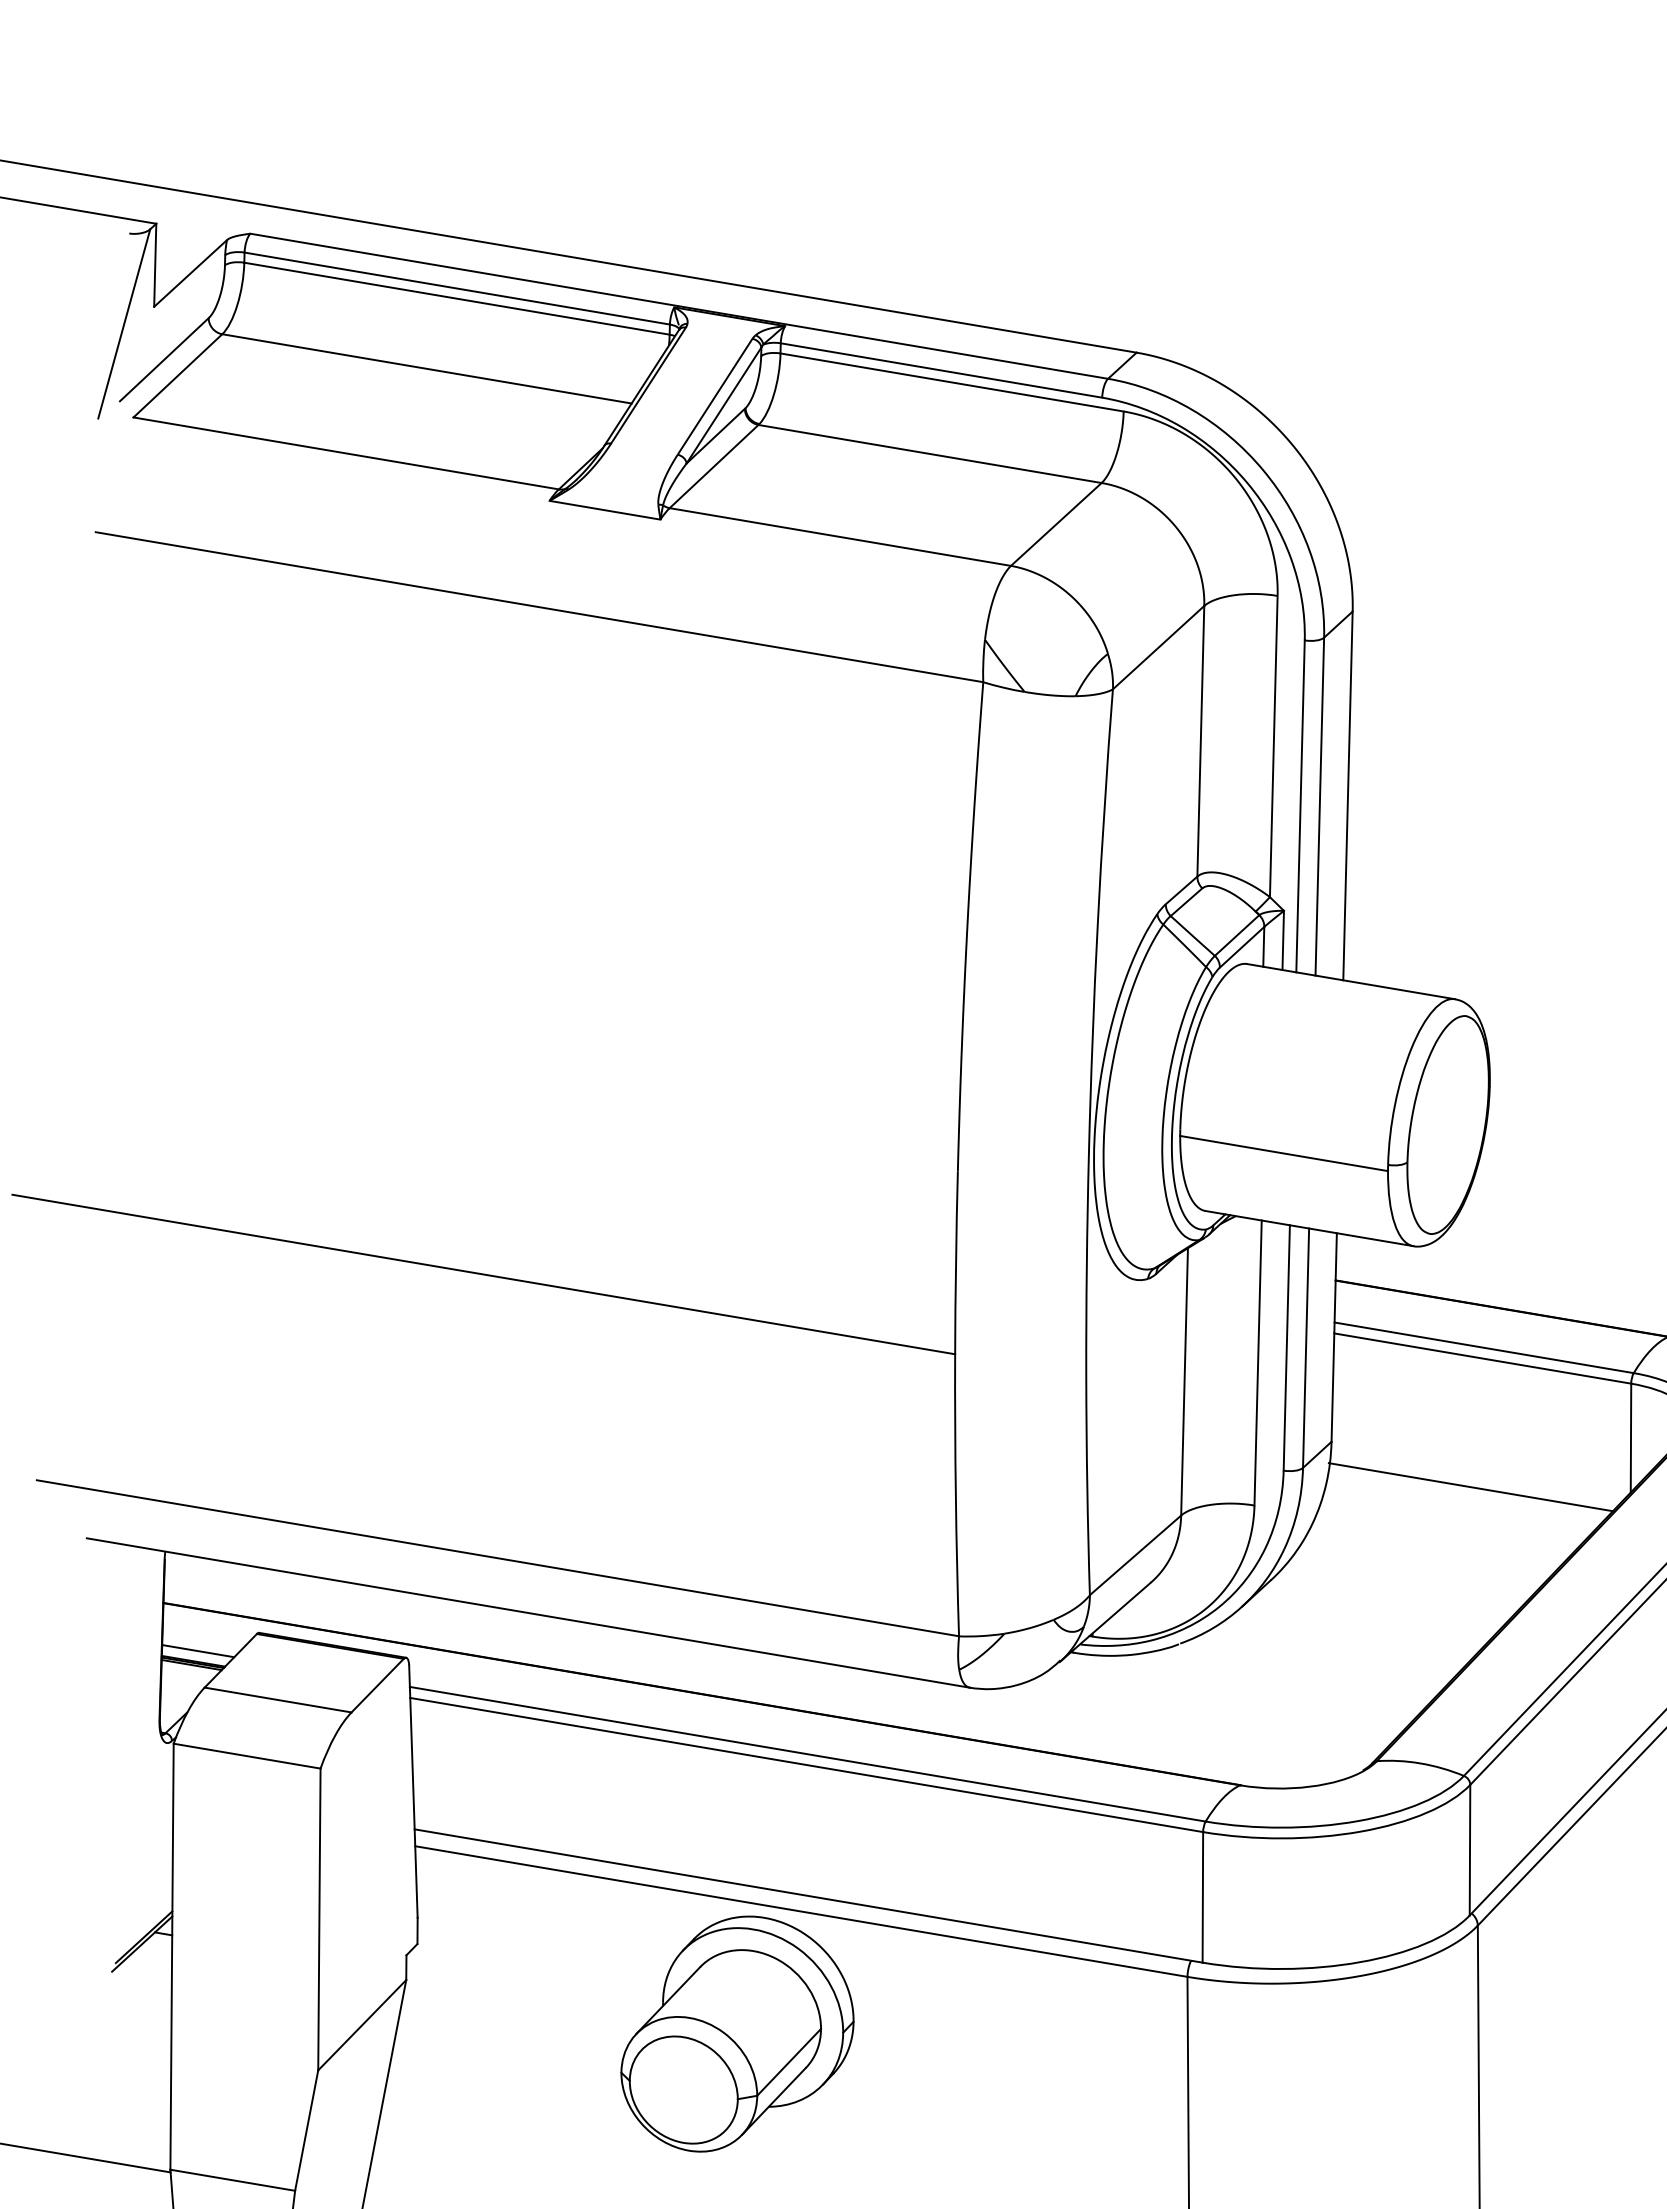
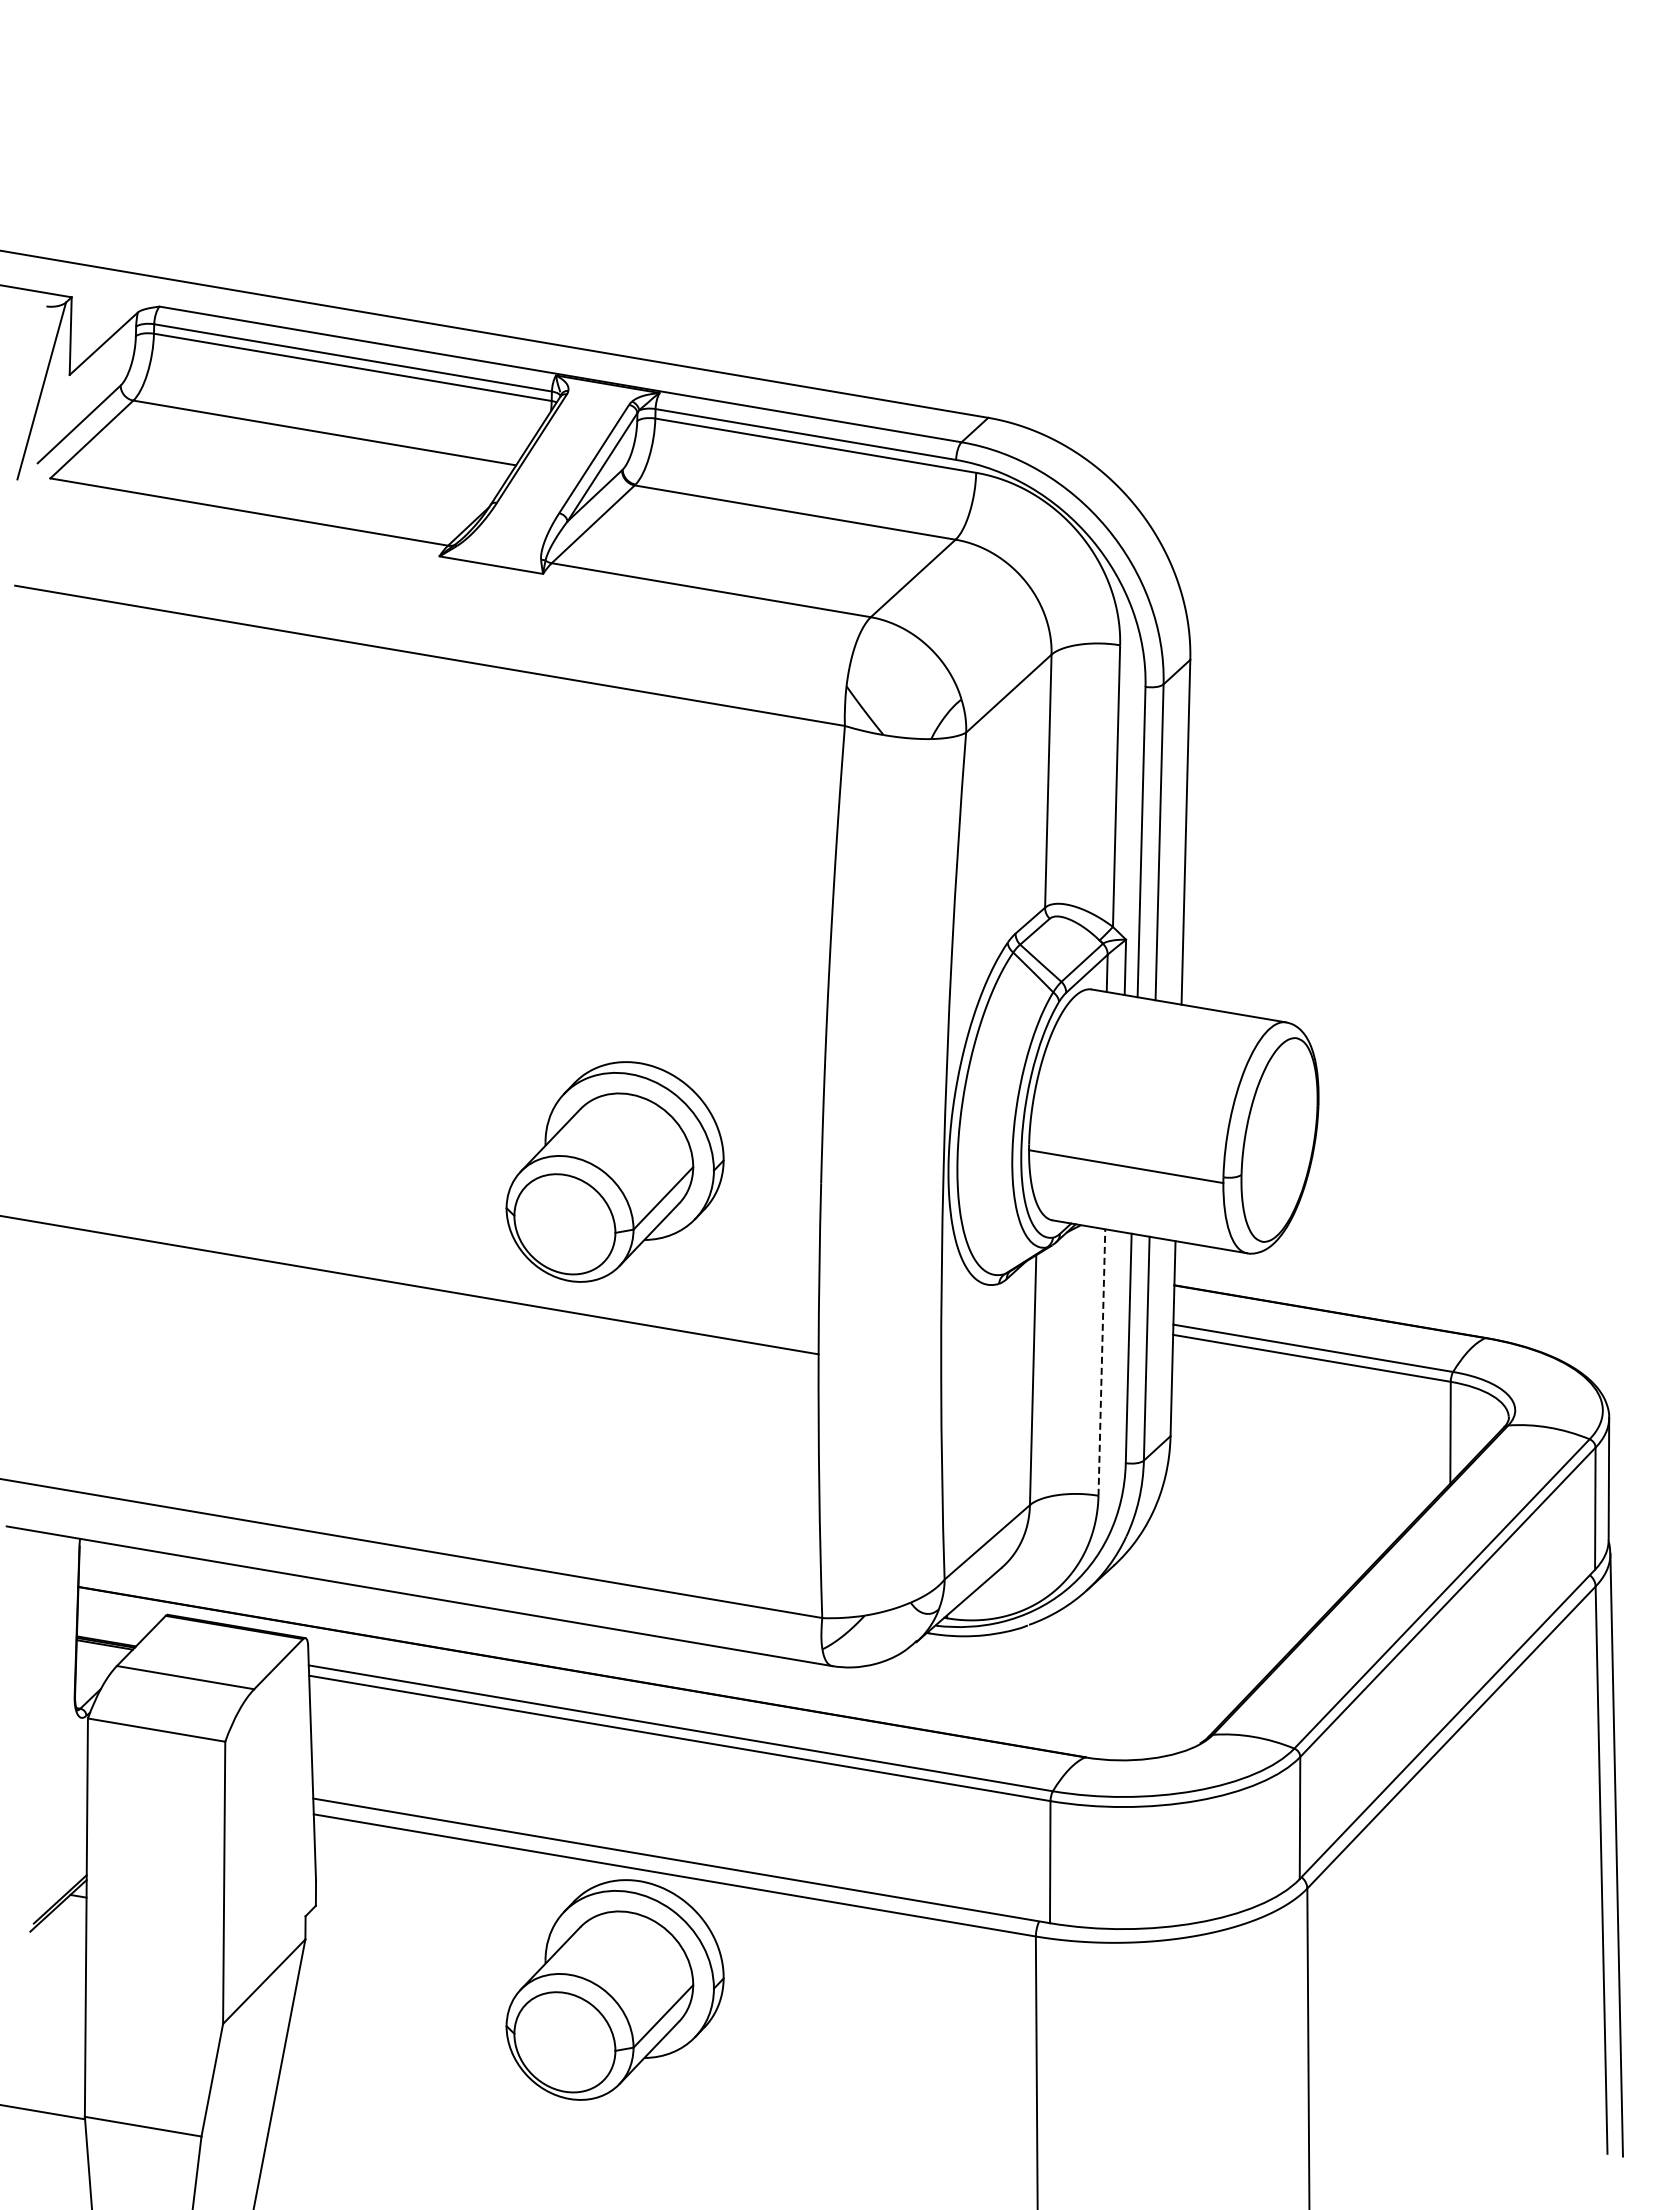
part: (736, 1158) -> (614, 1171), added
line: (1257, 1362) -> (1101, 1362), solid -> dashed
line: (1470, 1487) -> (1300, 1478), removed
line: (197, 1650) -> (110, 1631), removed

